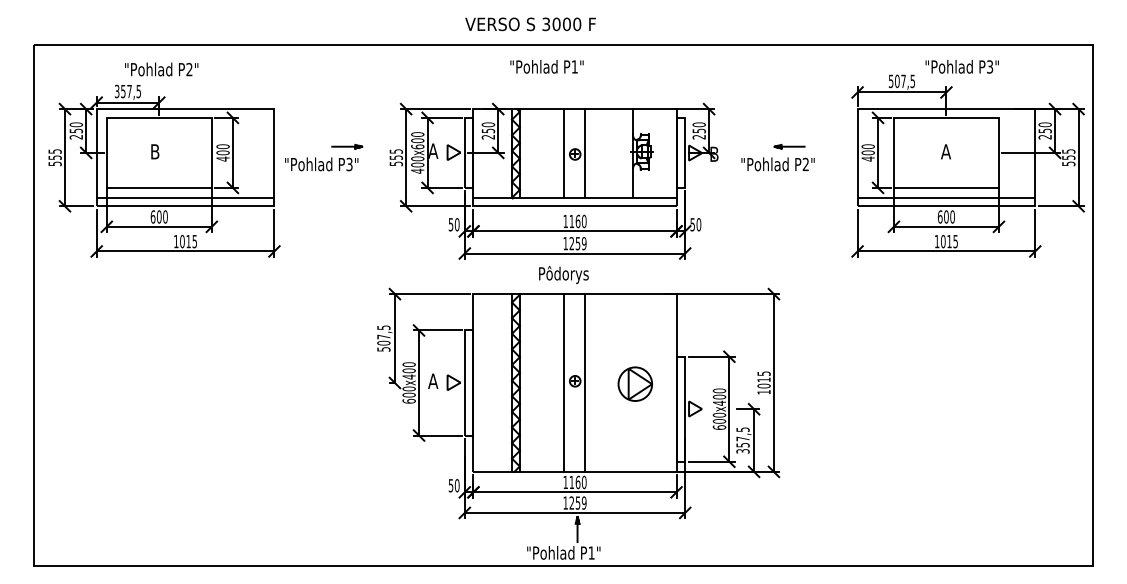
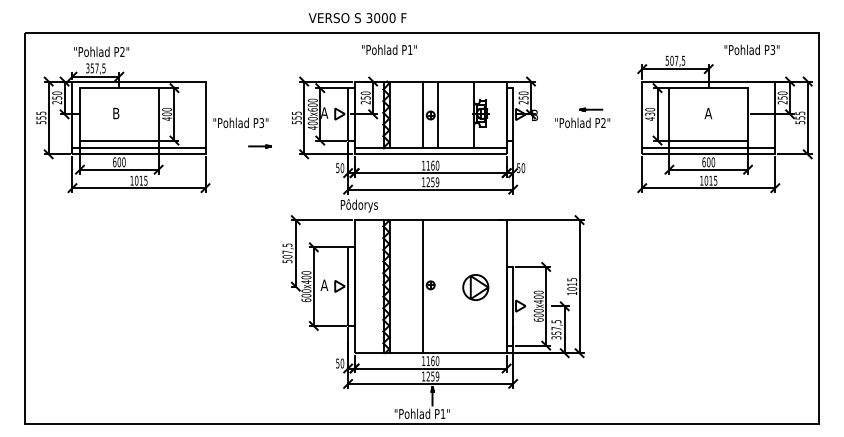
text: (530, 24) -> (357, 18), moved
text: (546, 66) -> (389, 49), moved
text: (961, 66) -> (751, 49), moved
text: (161, 69) -> (101, 51), moved
line: (347, 146) -> (260, 146), moved
text: (867, 152) -> (649, 114), 400 -> 430
text: (563, 274) -> (359, 205), moved
line: (585, 382) -> (438, 286), removed

